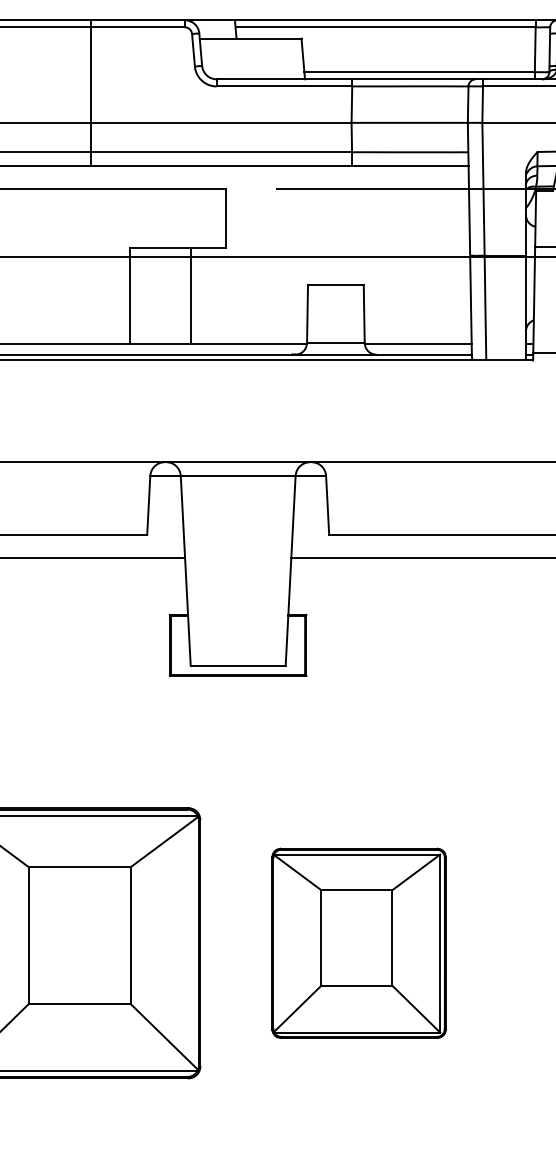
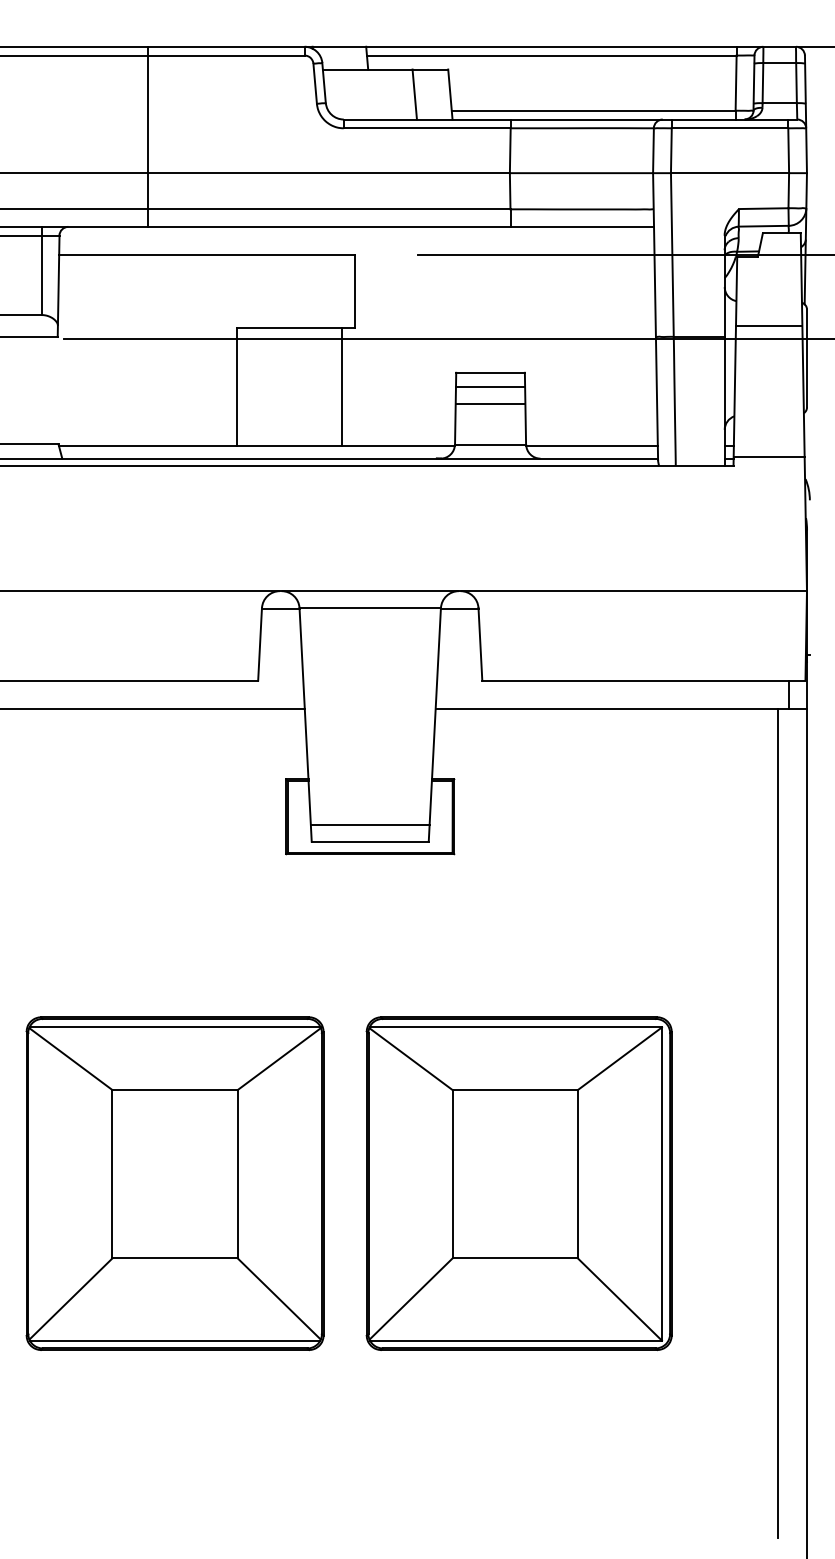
line: (274, 58) -> (414, 94), added
line: (91, 93) -> (148, 136), moved
line: (190, 296) -> (341, 386), moved
line: (335, 296) -> (490, 387), added
line: (335, 310) -> (490, 404), added
line: (237, 651) -> (369, 824), added
part: (358, 943) -> (518, 1183), size x1.43

